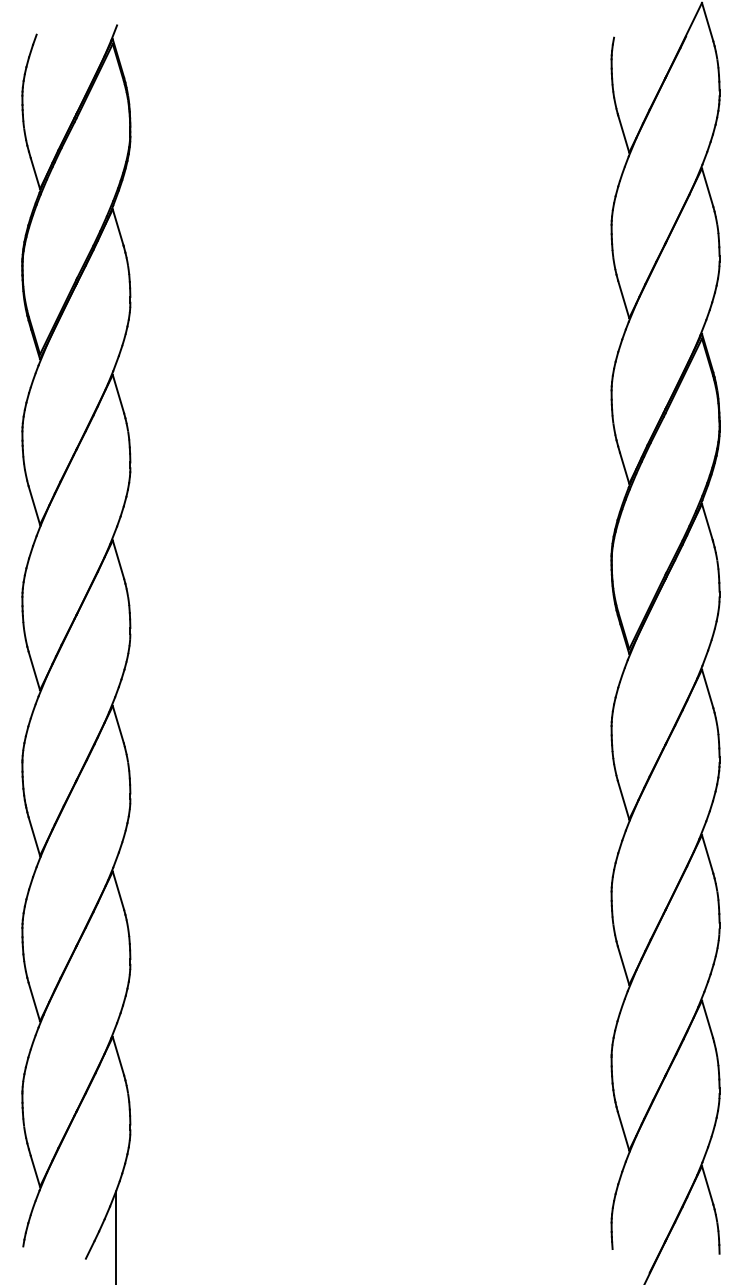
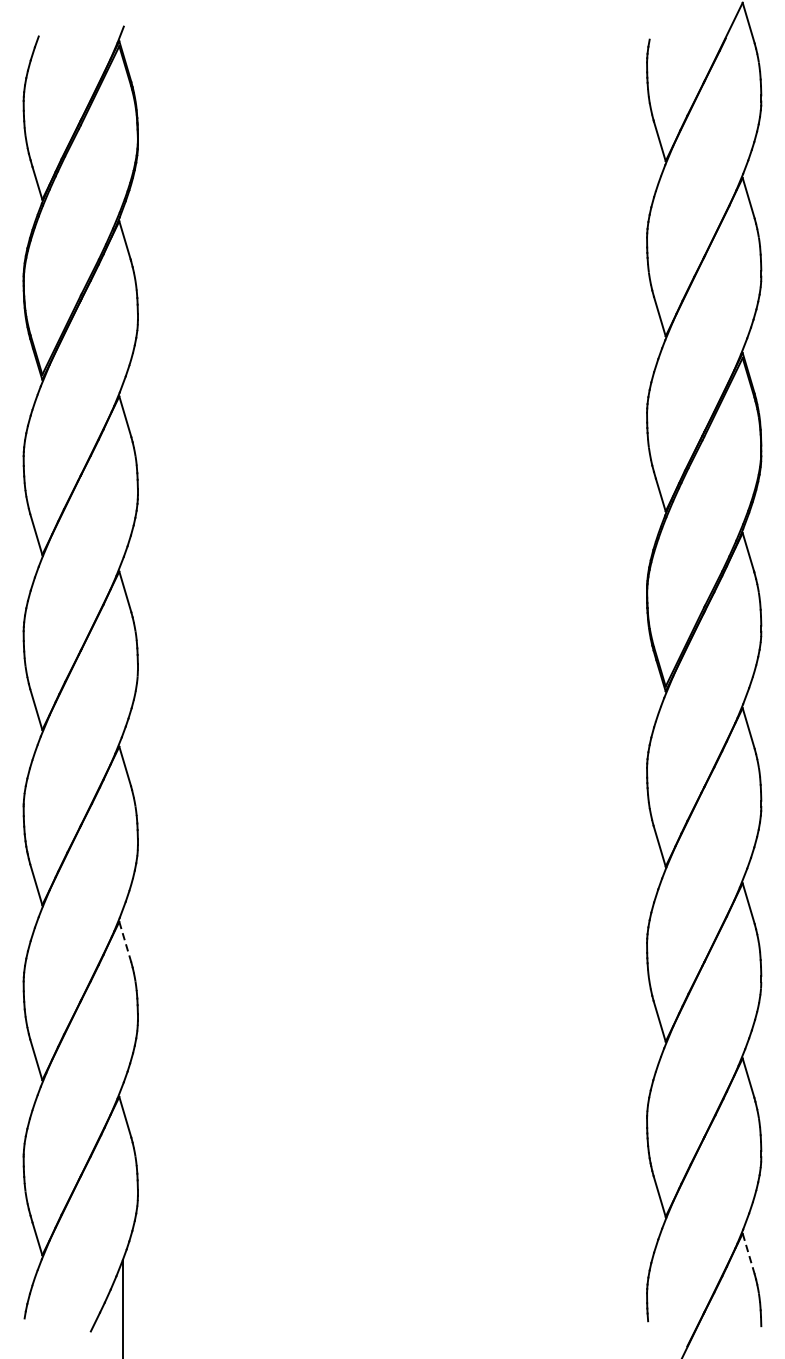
line: (118, 890) -> (125, 941), solid -> dashed
line: (707, 1185) -> (748, 1253), solid -> dashed

